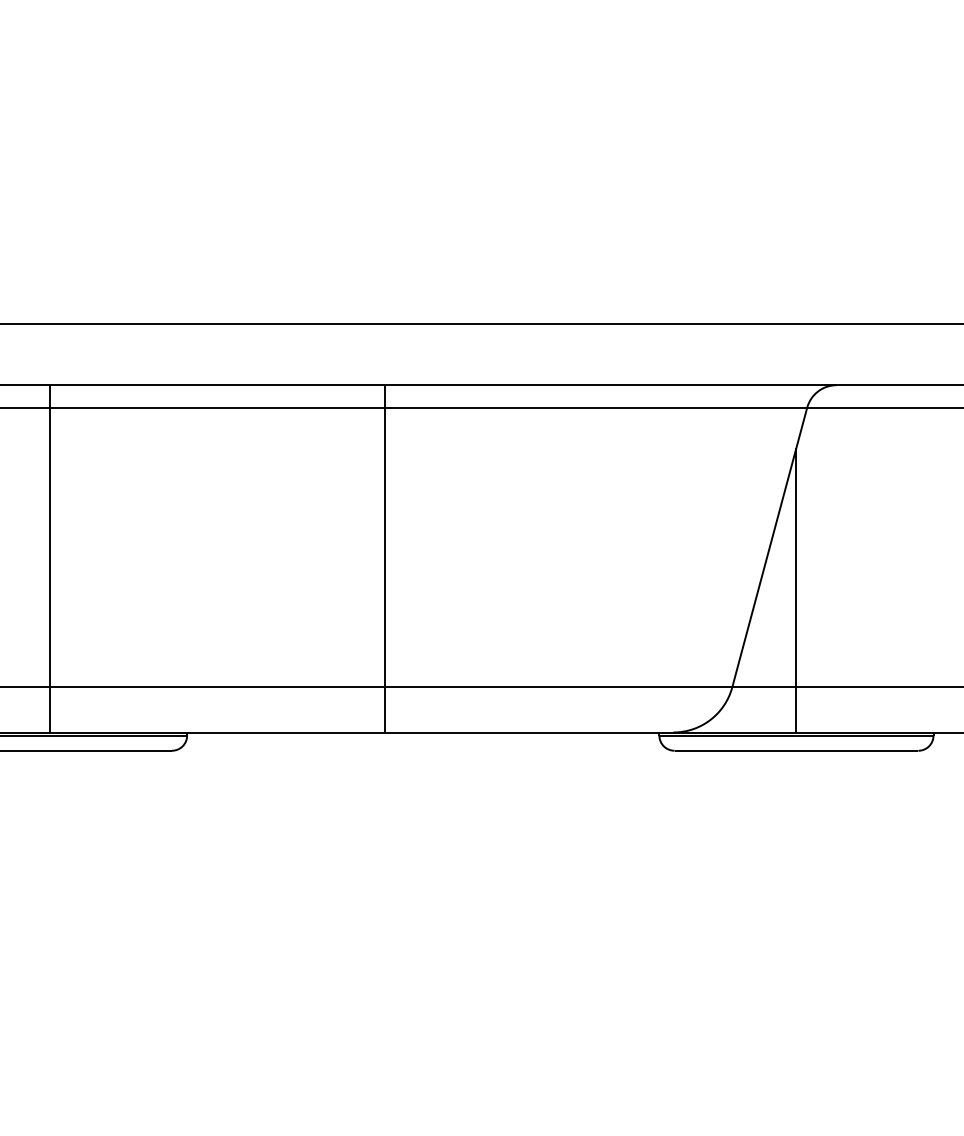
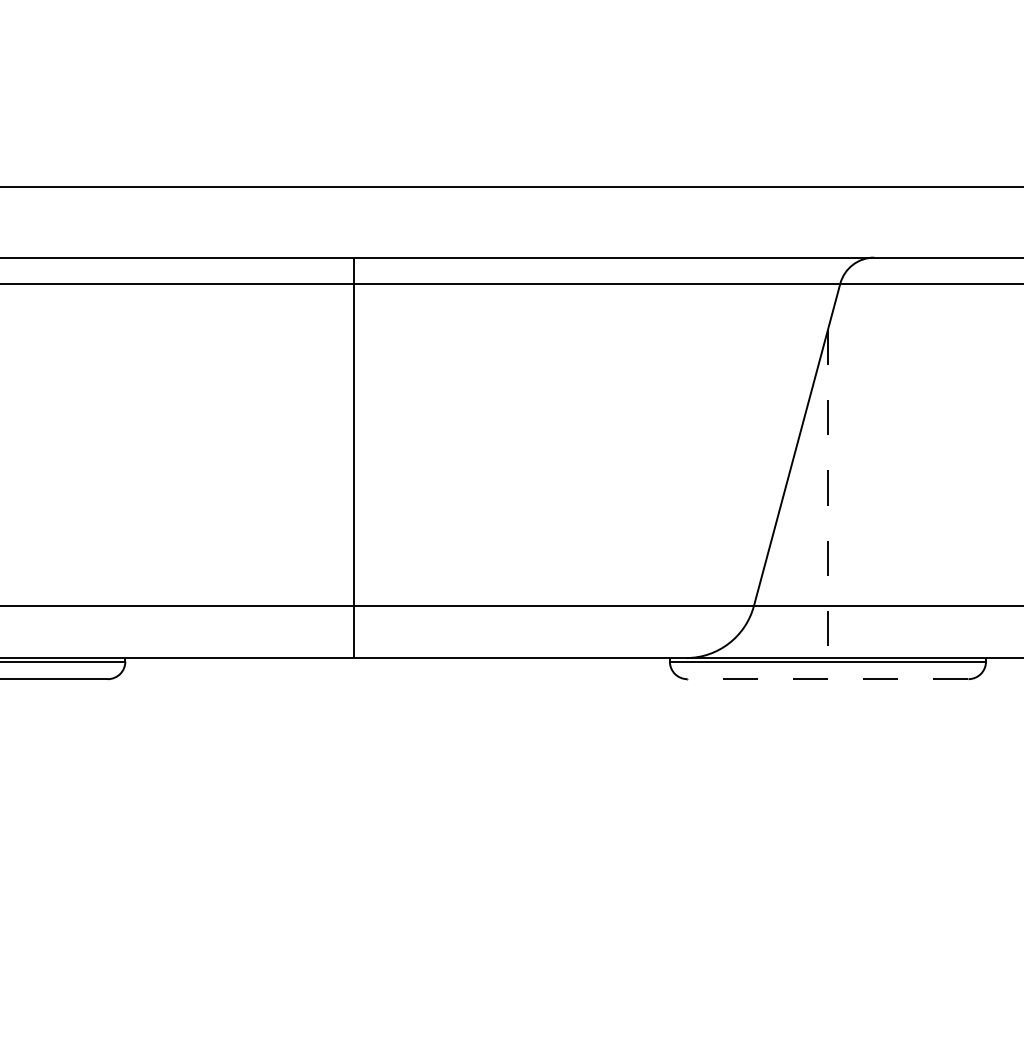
line: (796, 590) -> (827, 494), solid -> dashed
line: (796, 750) -> (827, 678), solid -> dashed

